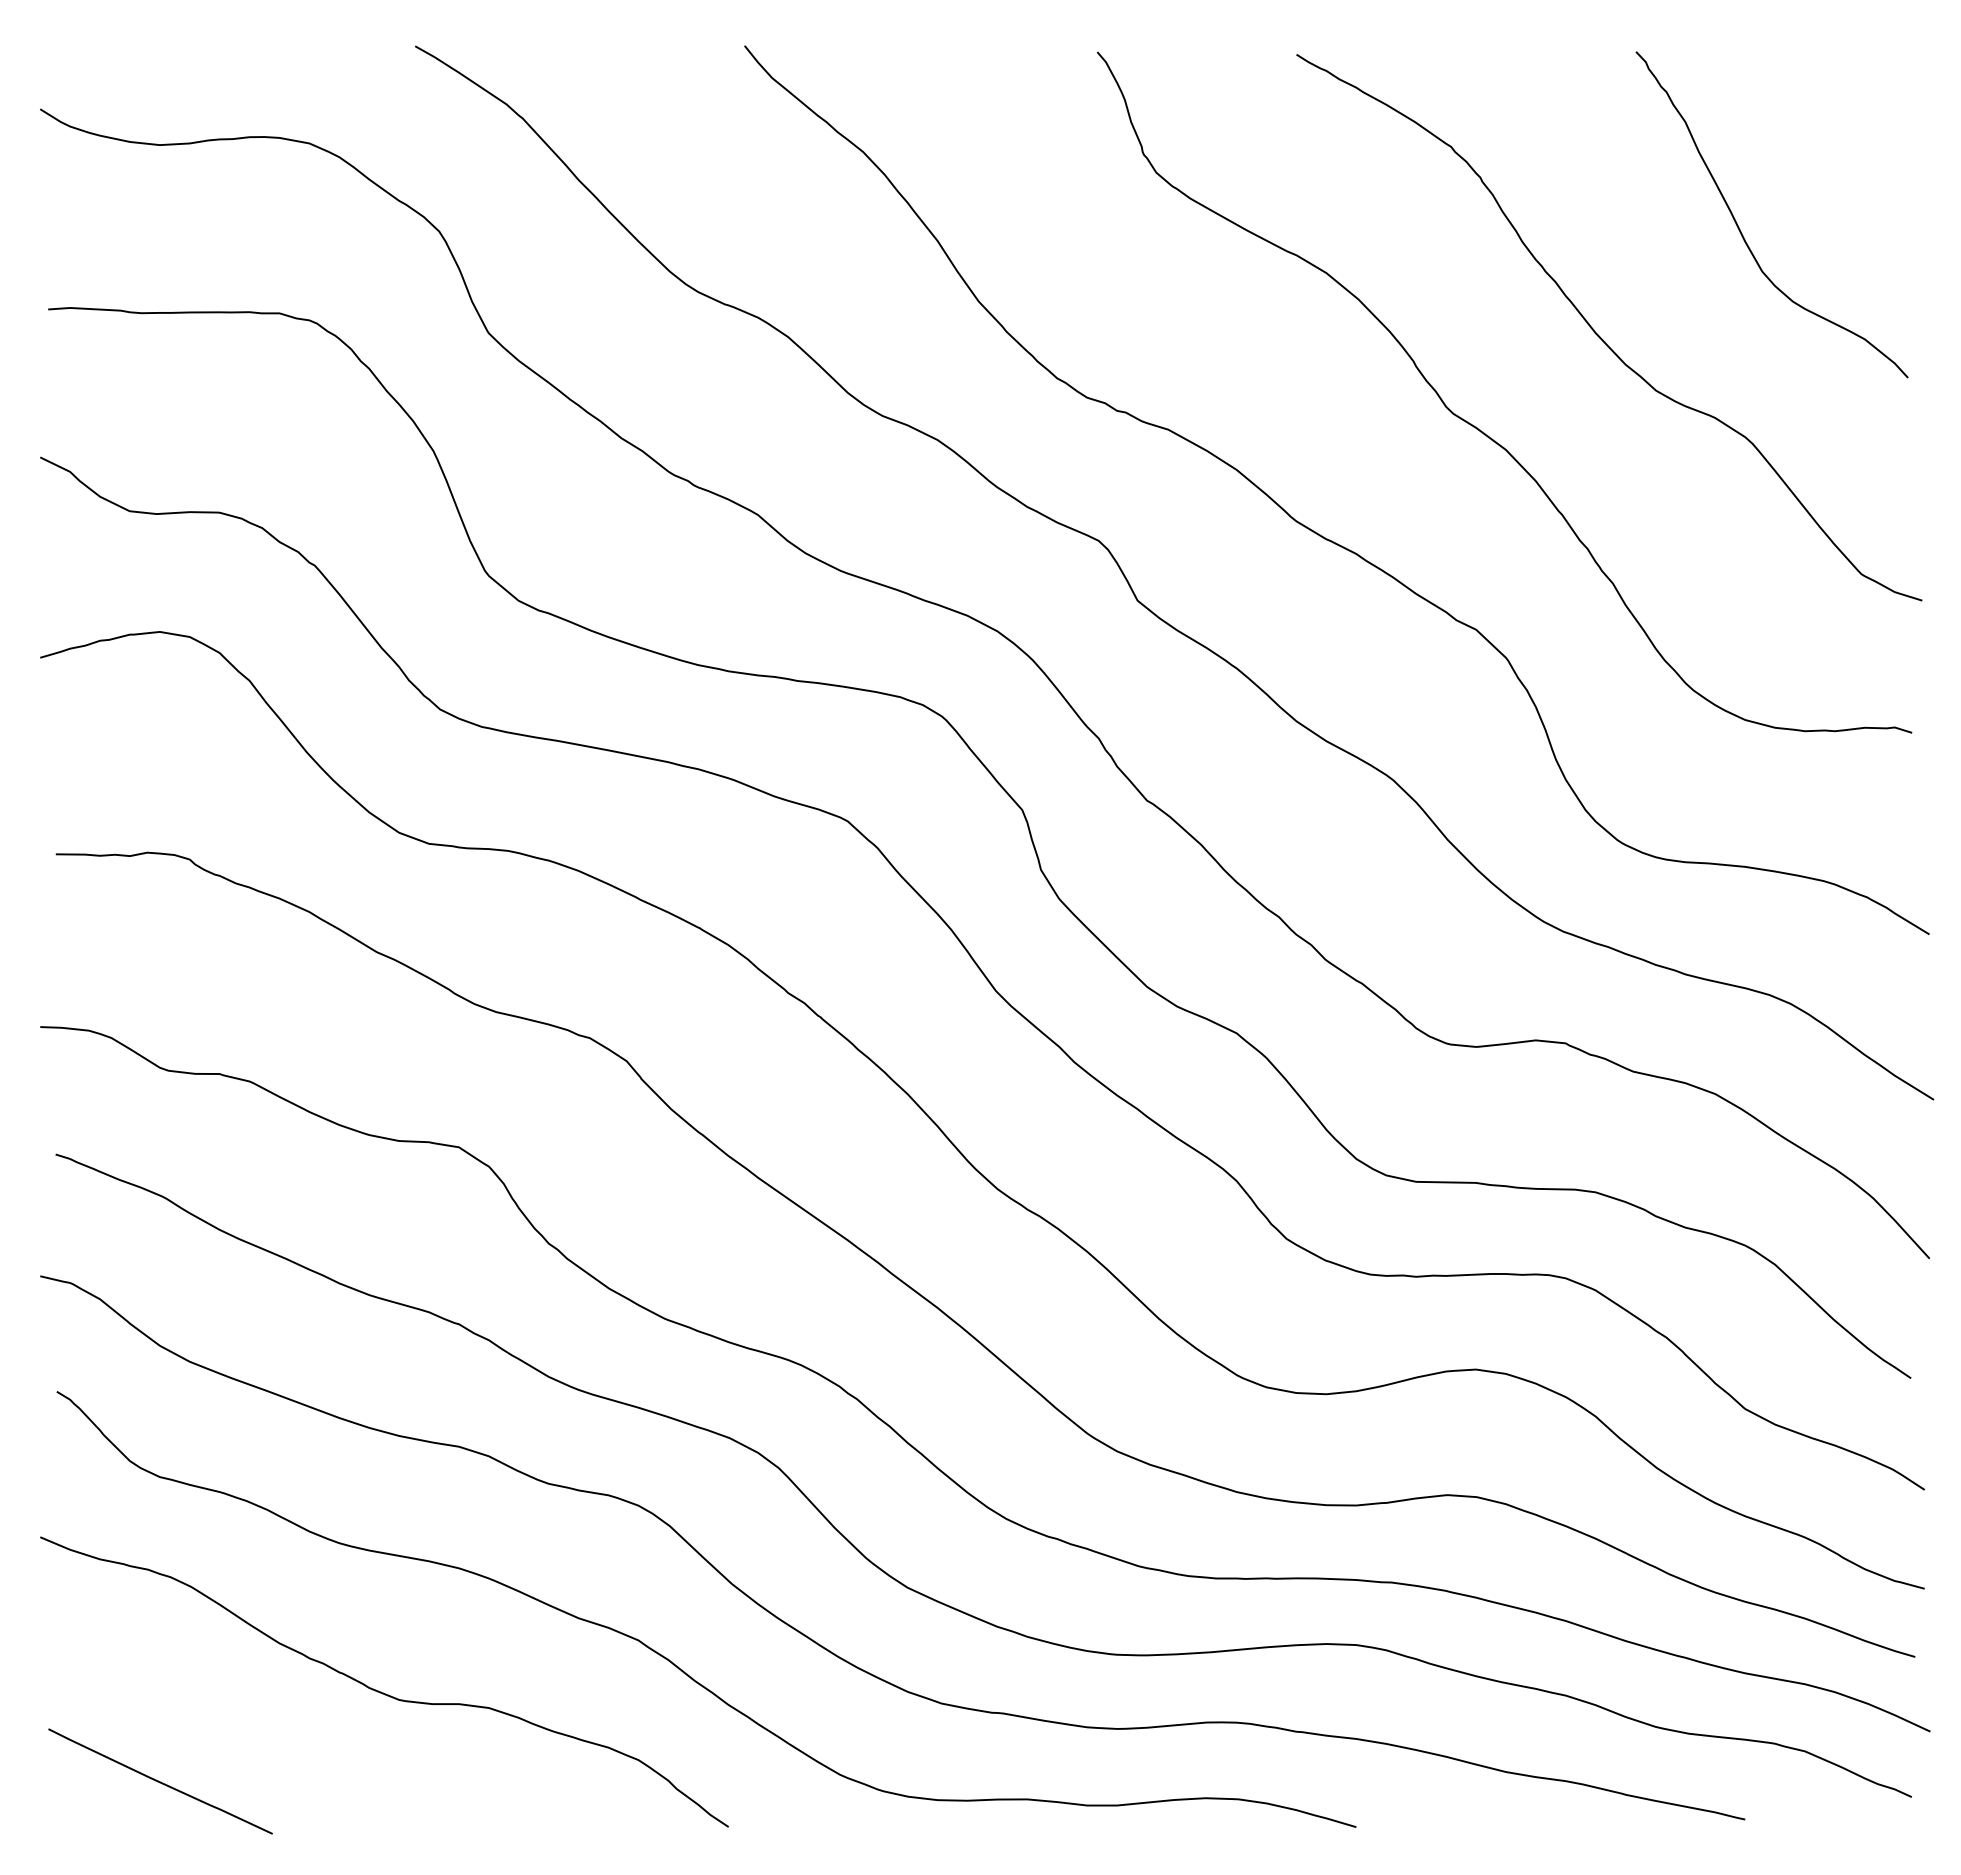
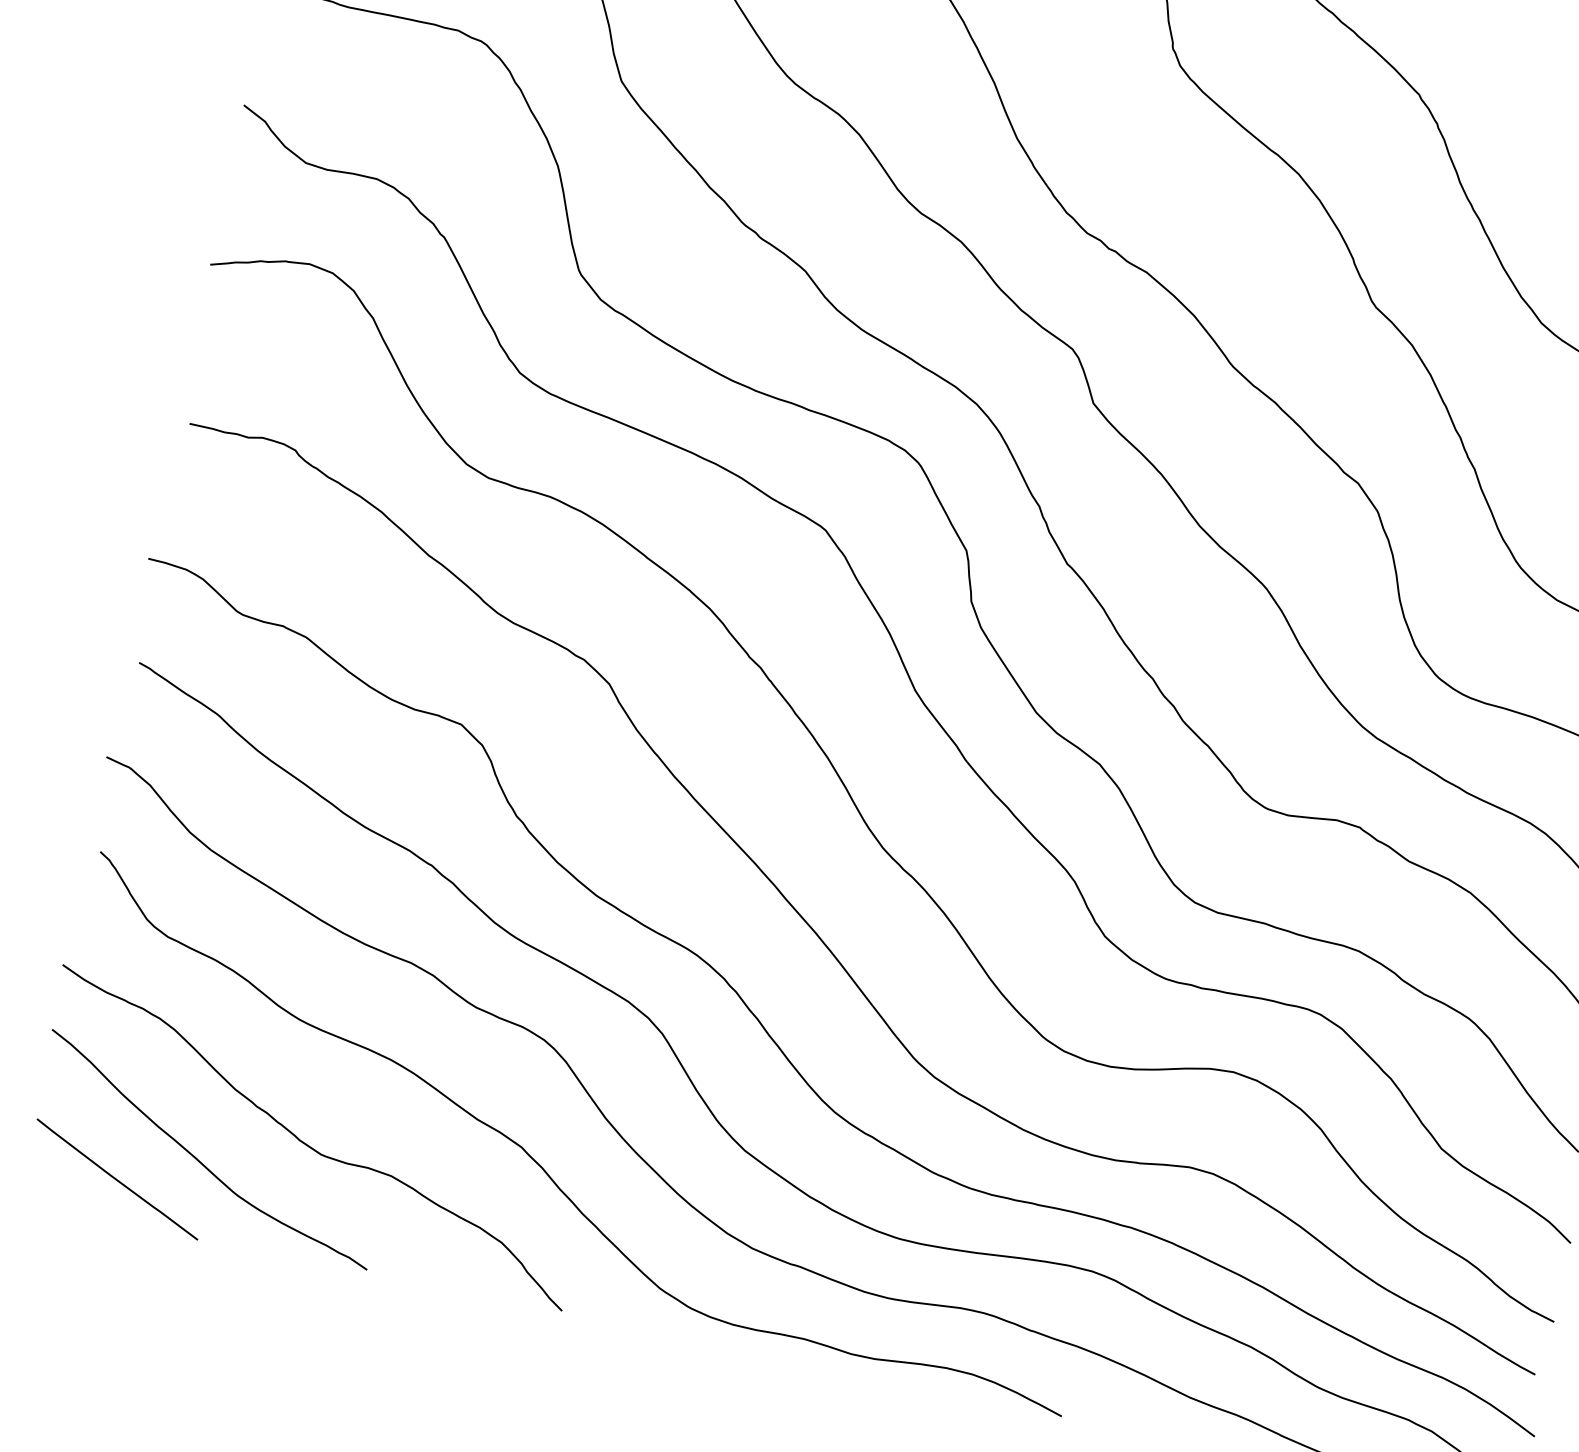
curve: (252, 1736) -> (198, 1159), added

